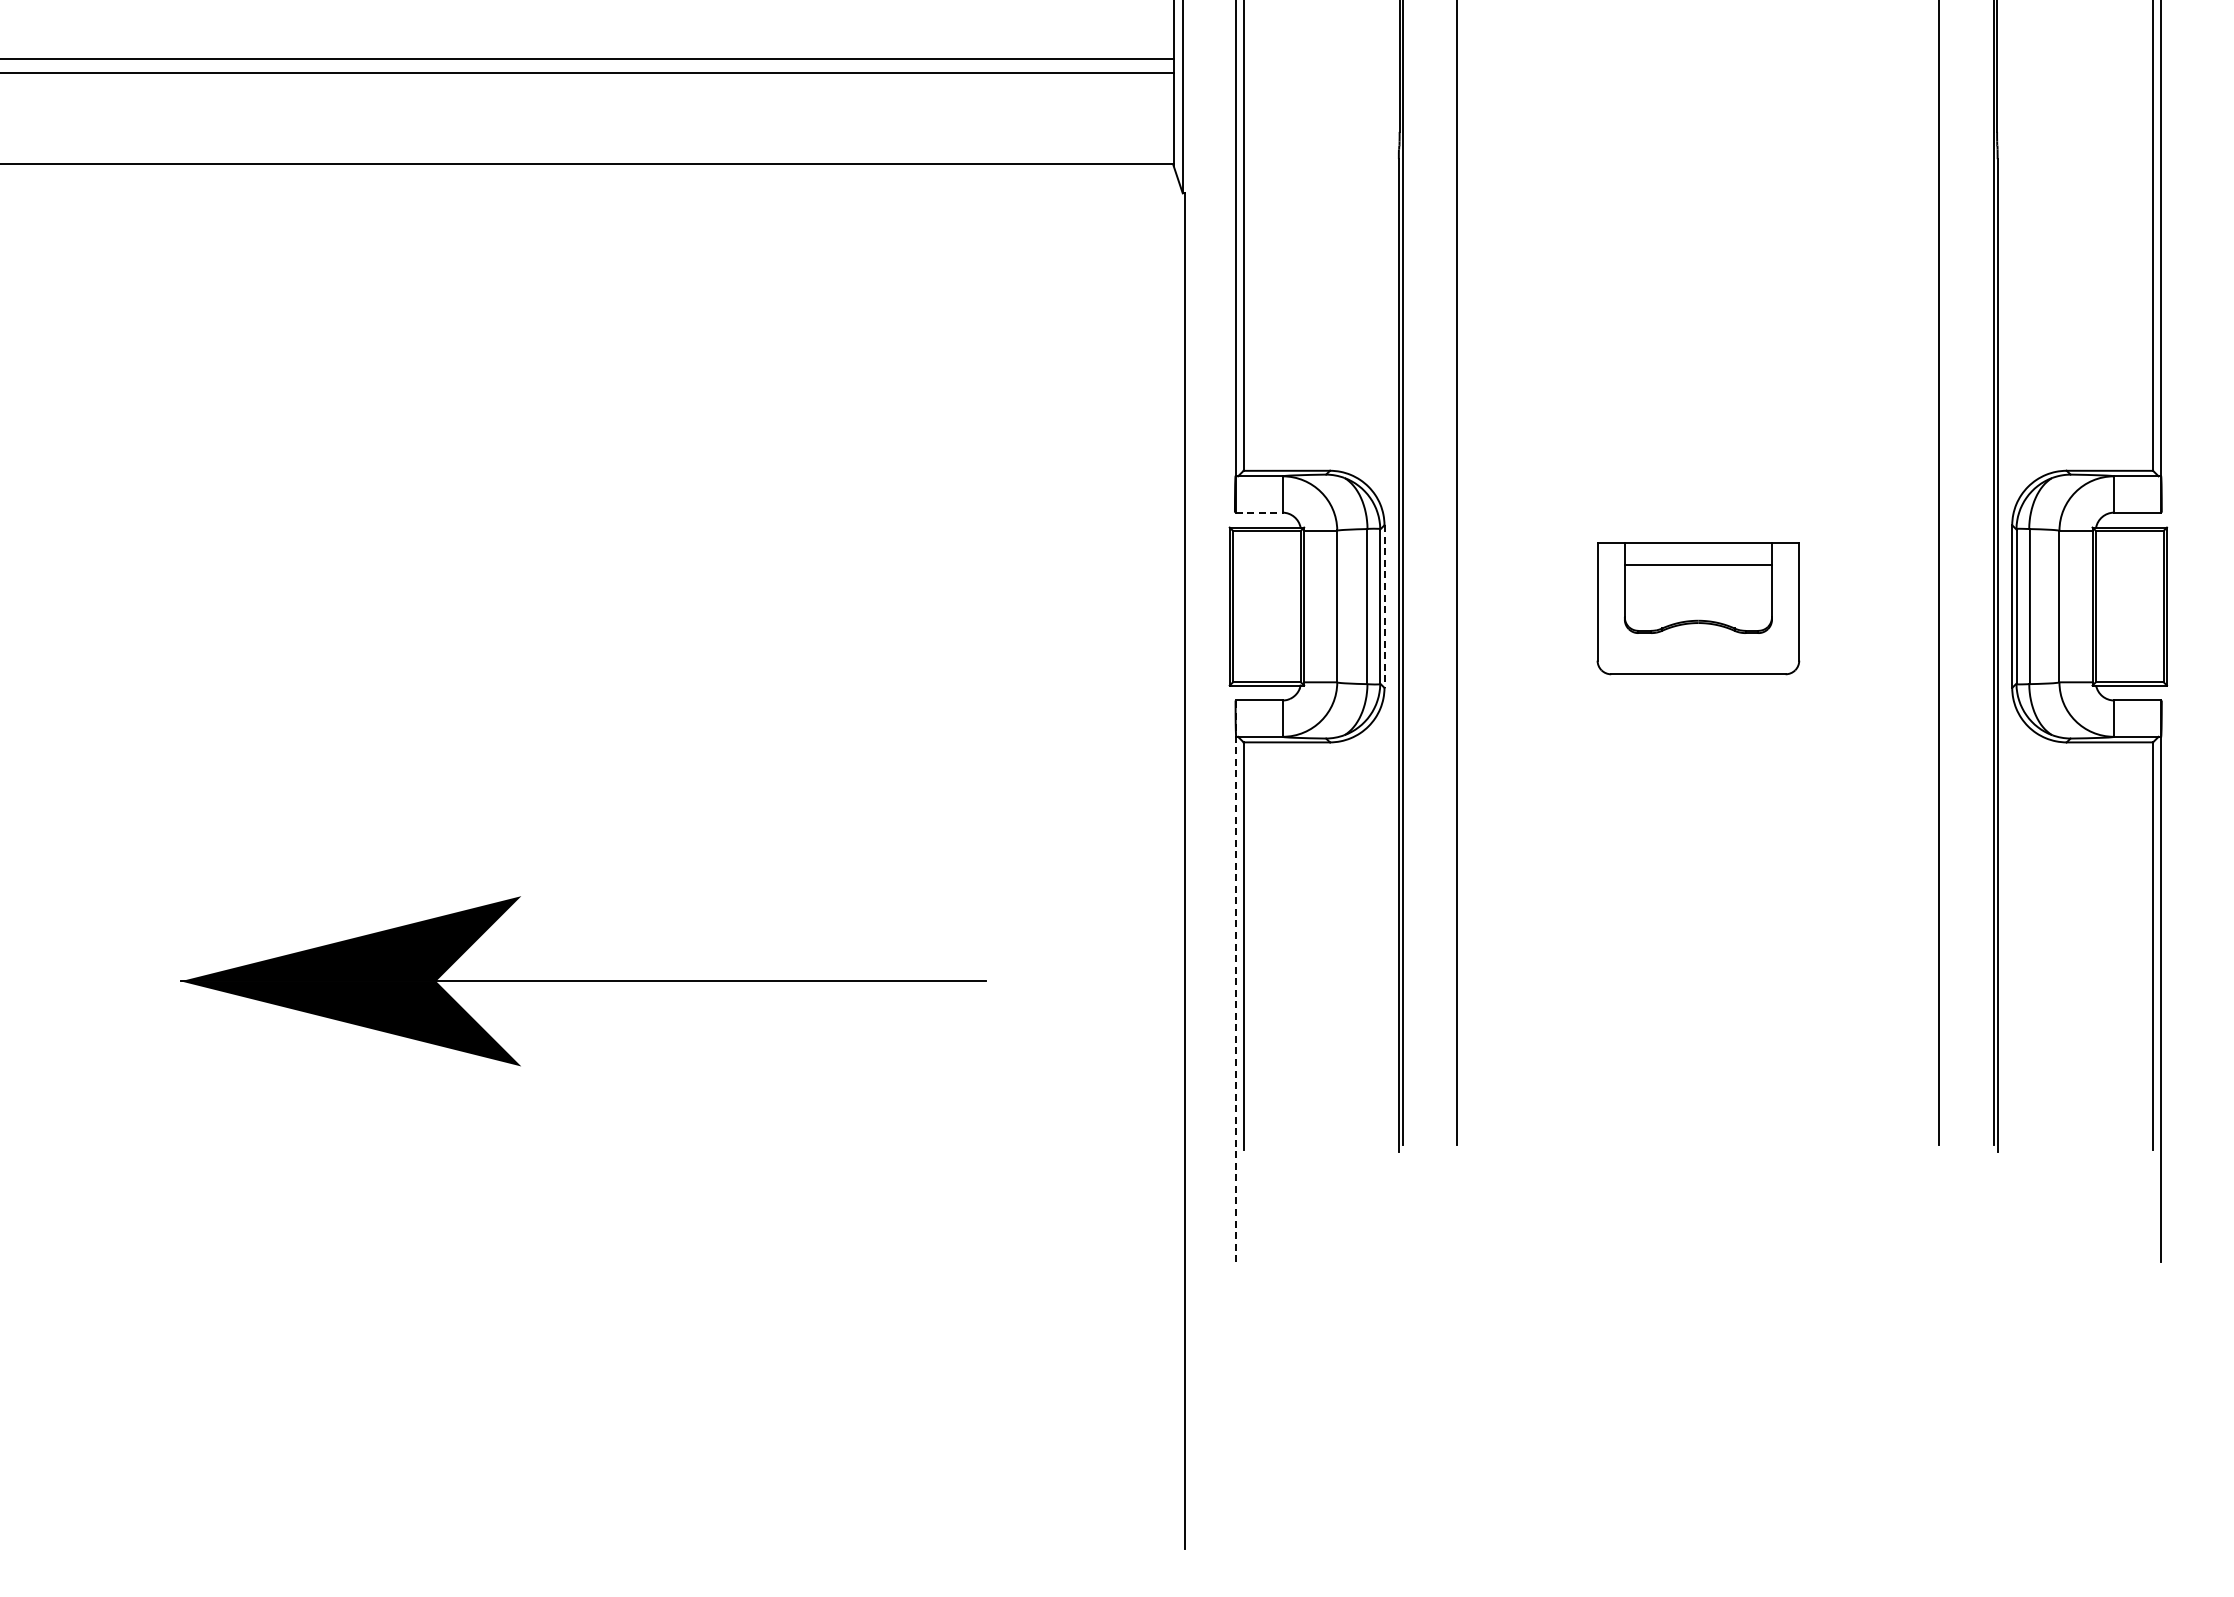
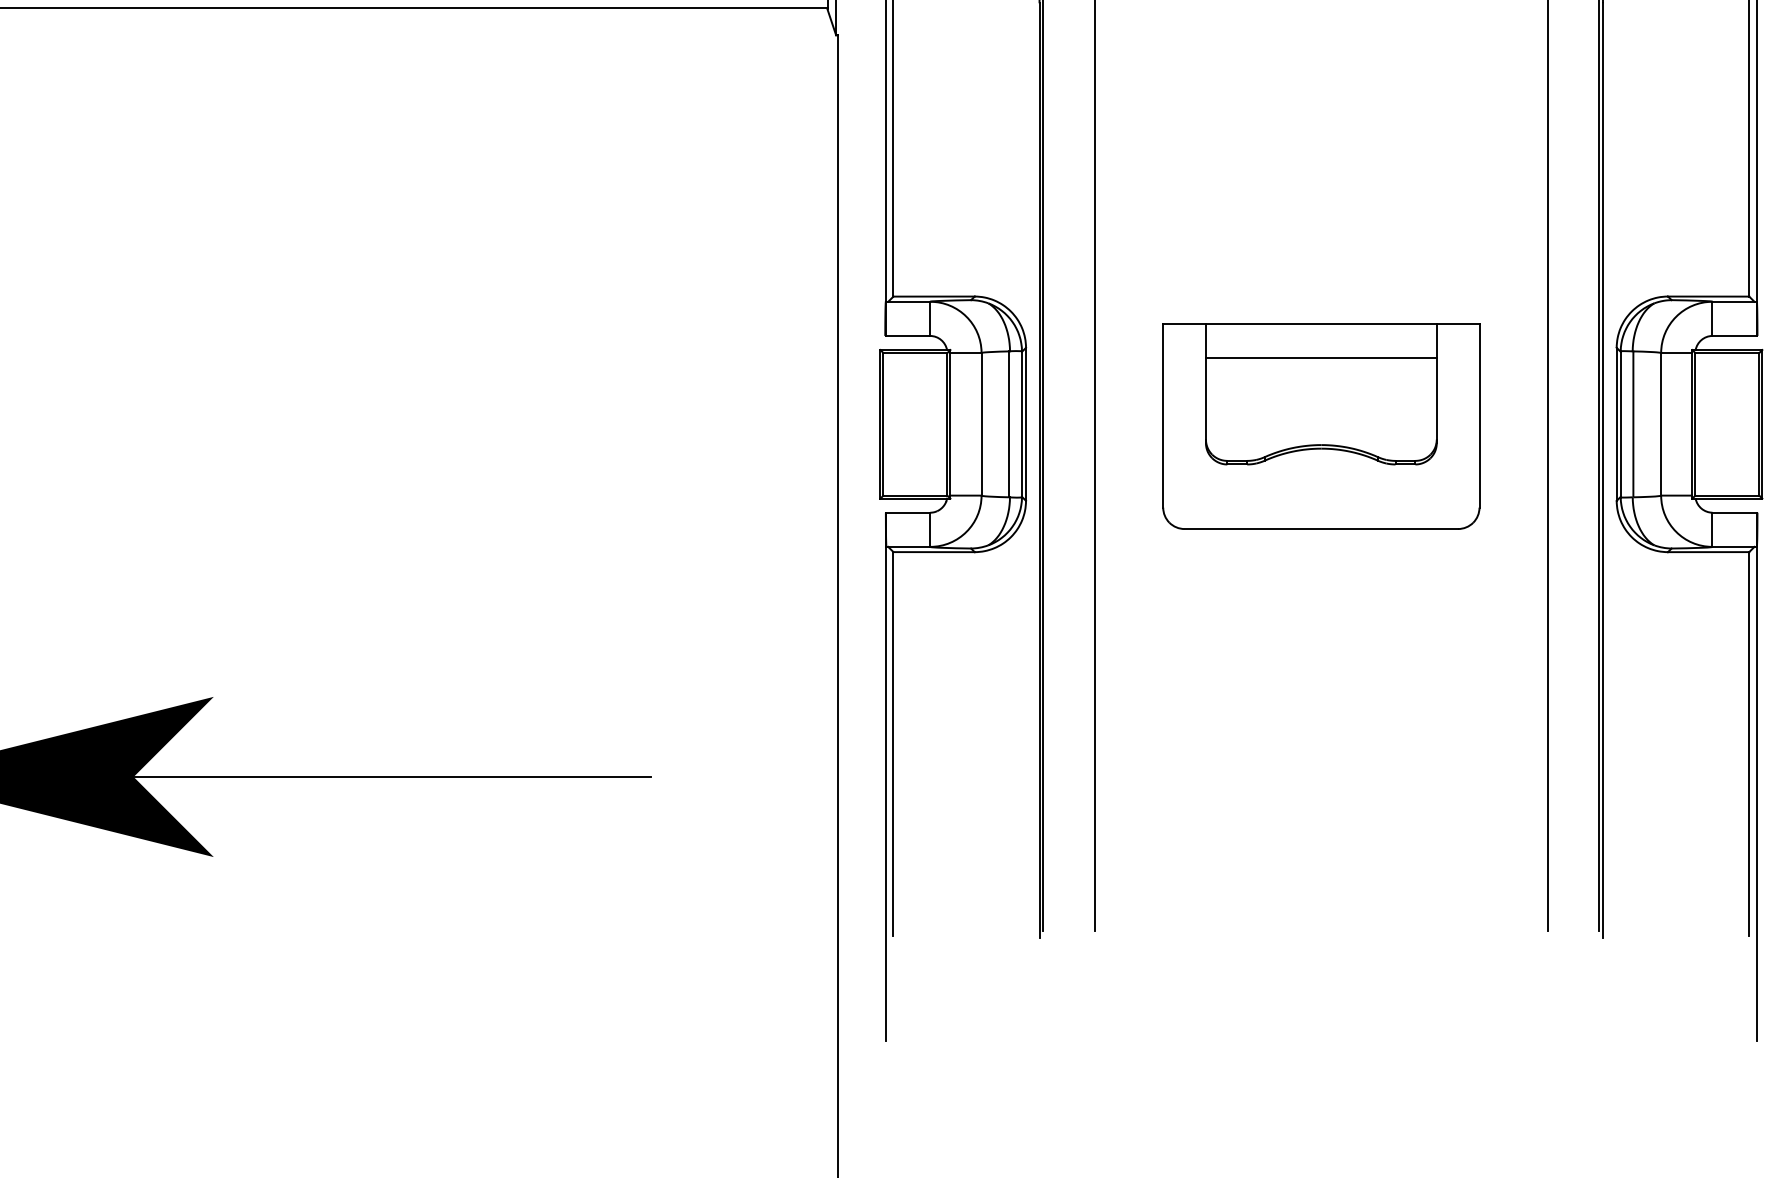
line: (1259, 512) -> (908, 335), dashed -> solid
line: (1384, 607) -> (1026, 425), dashed -> solid
part: (1698, 608) -> (1321, 426), size x1.67
line: (1235, 981) -> (885, 777), dashed -> solid

